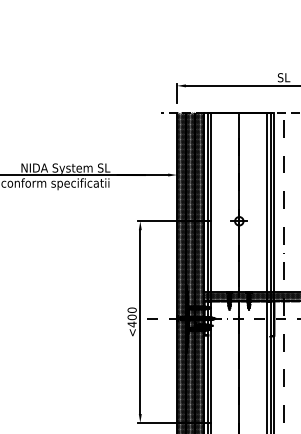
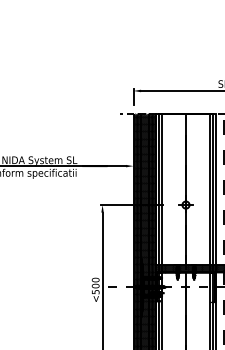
text: (131, 324) -> (95, 292), <400 -> <500

